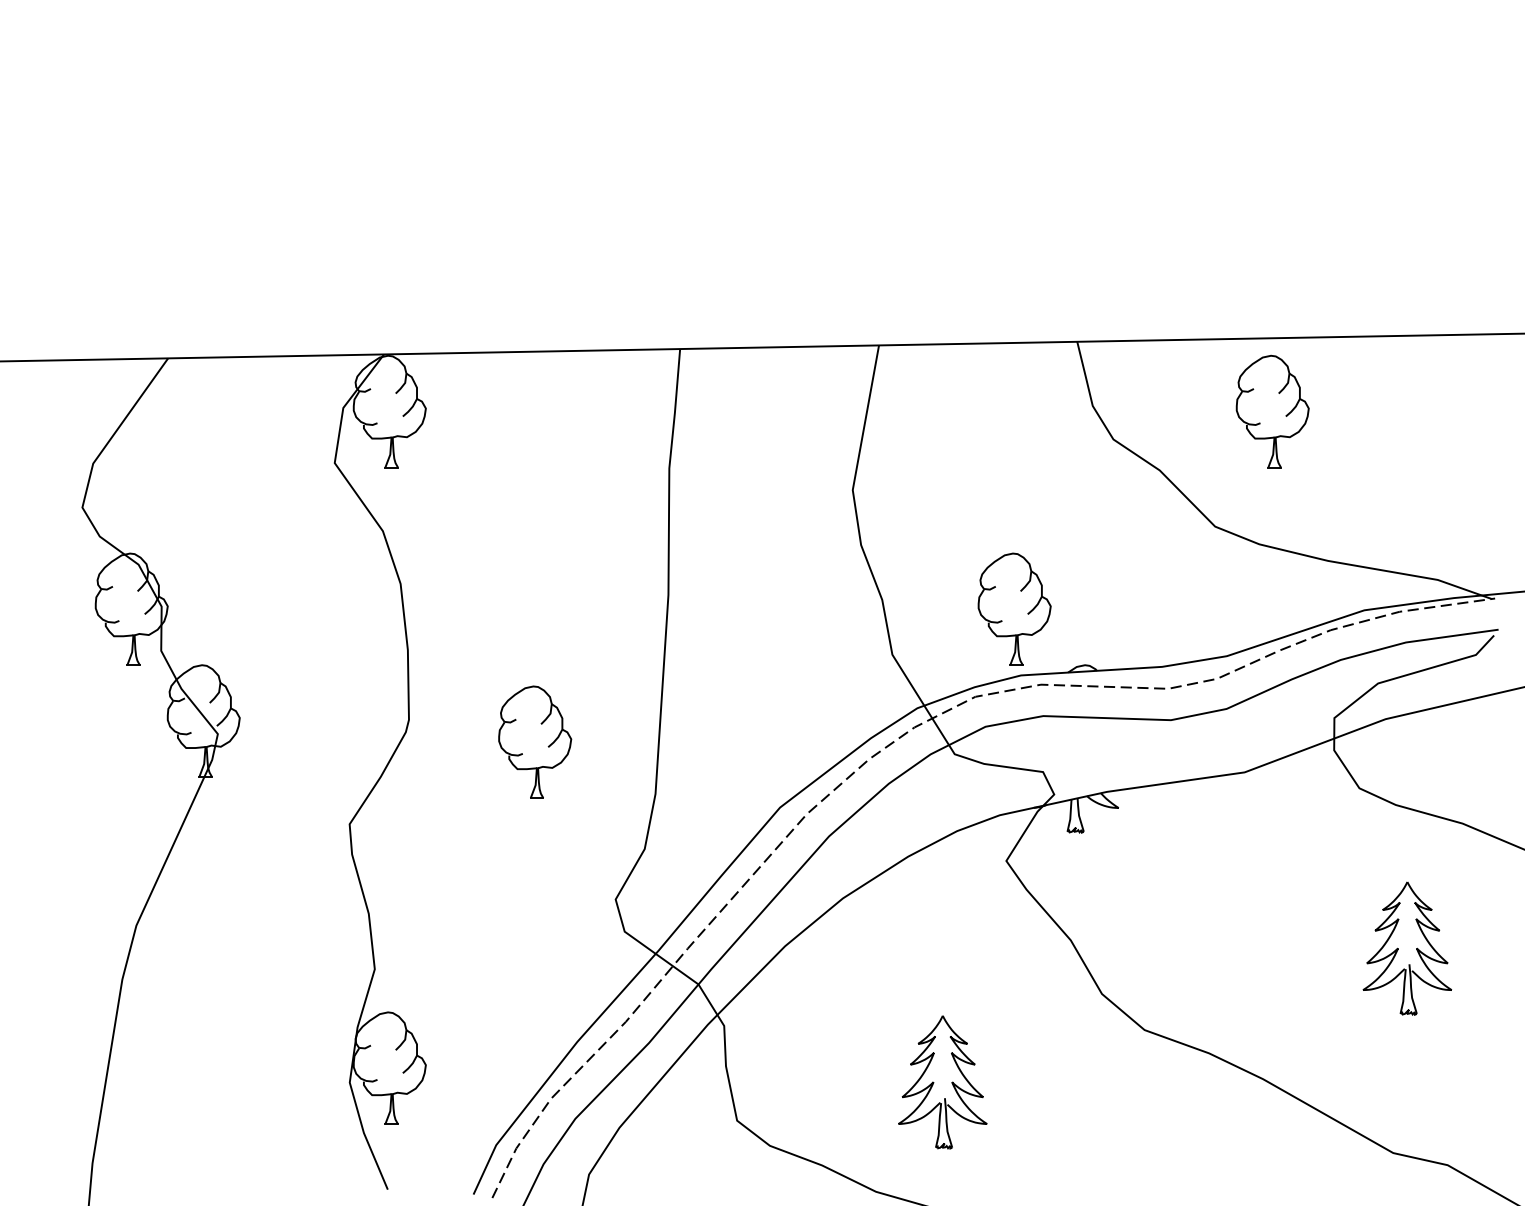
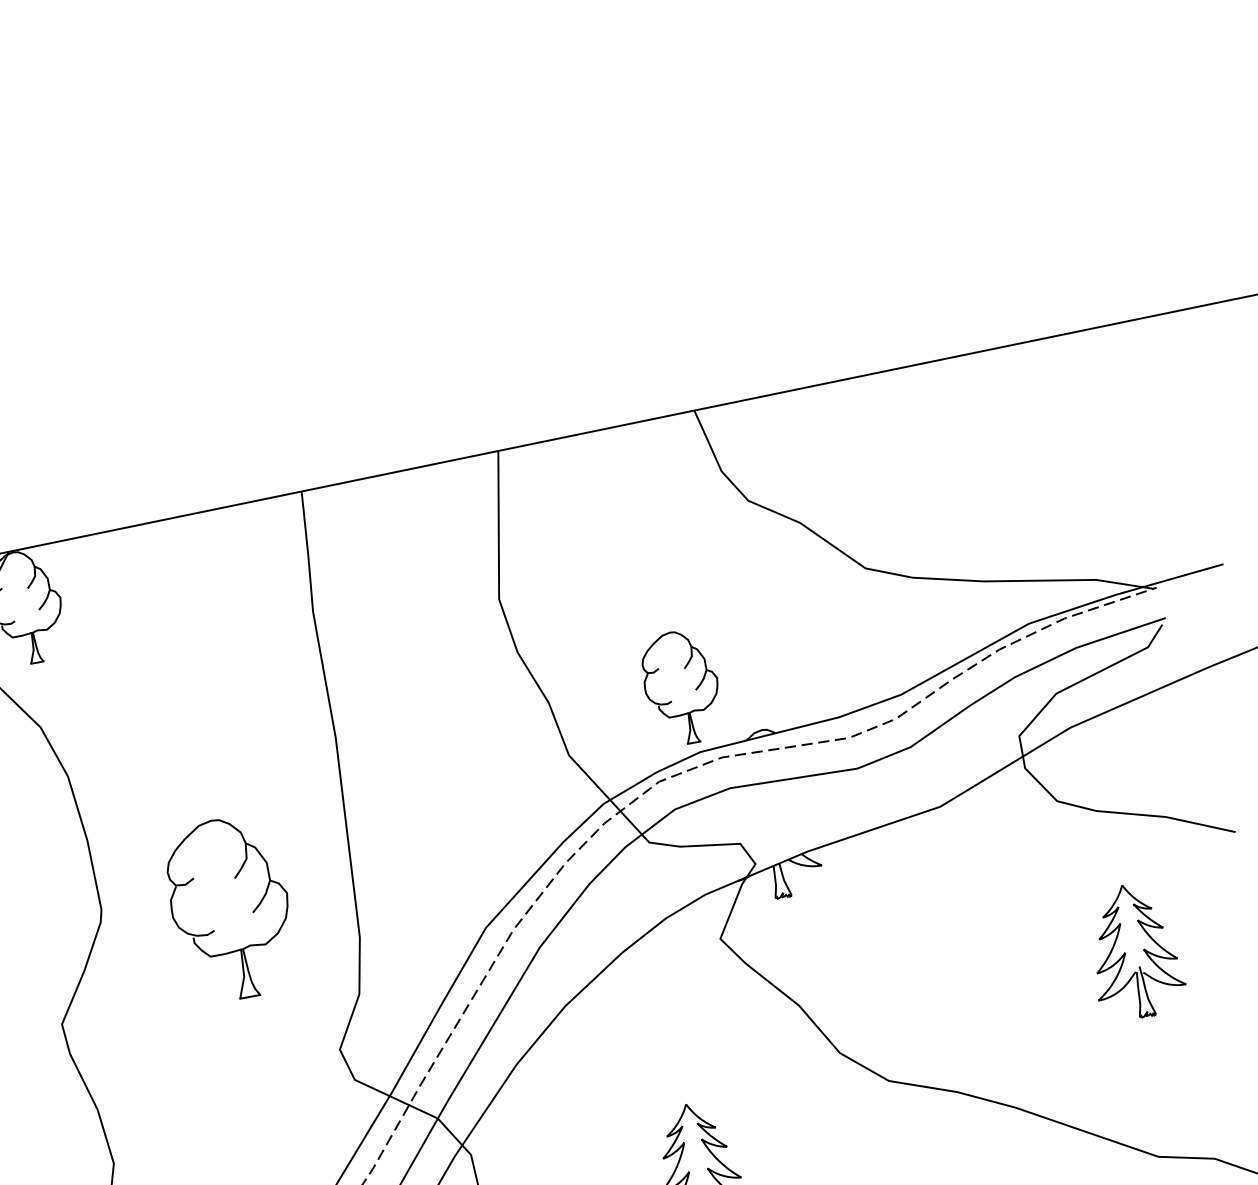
part: (1272, 411) -> (900, 443), removed
part: (535, 741) -> (231, 907), size x1.6

